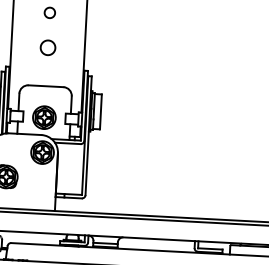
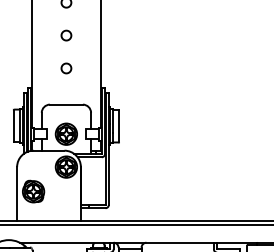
part: (48, 47) -> (66, 68), size x0.71

